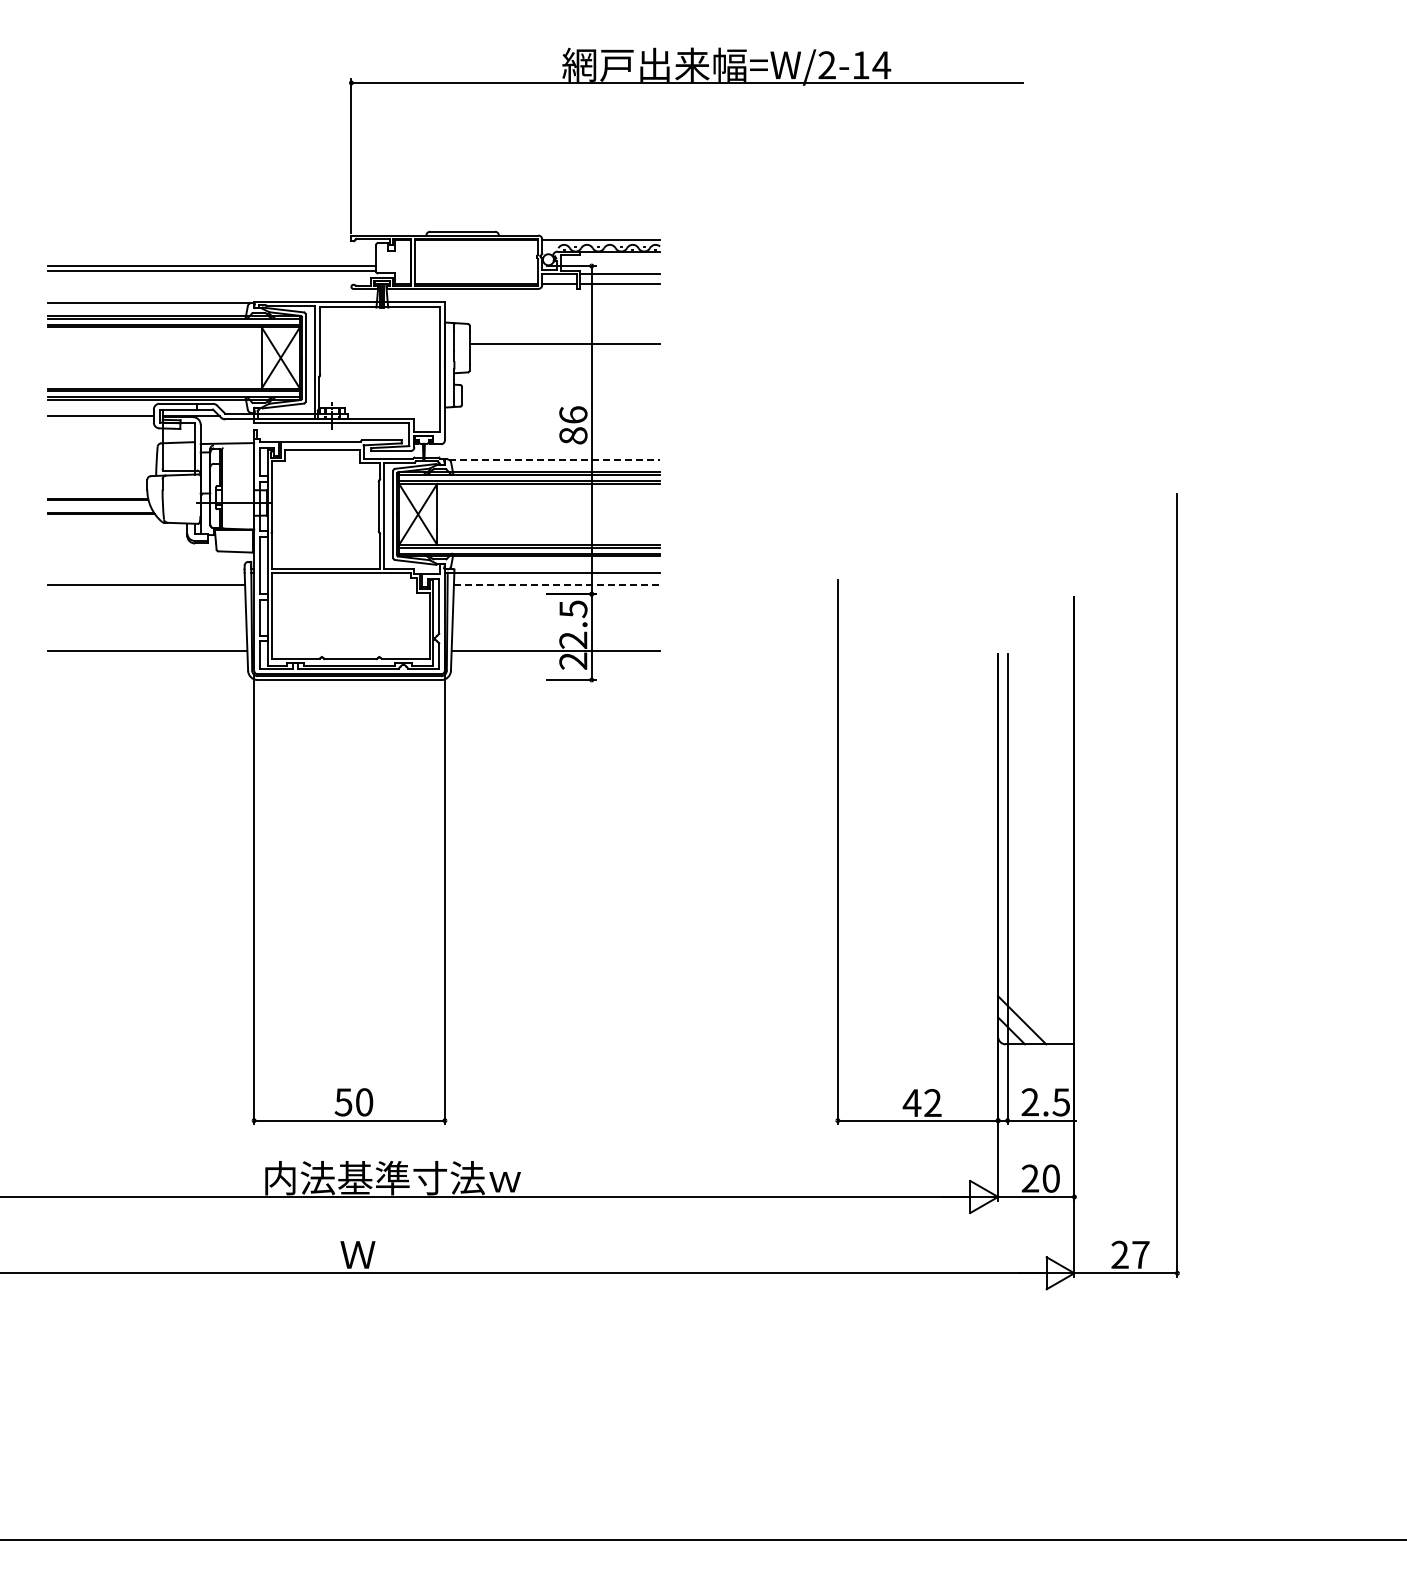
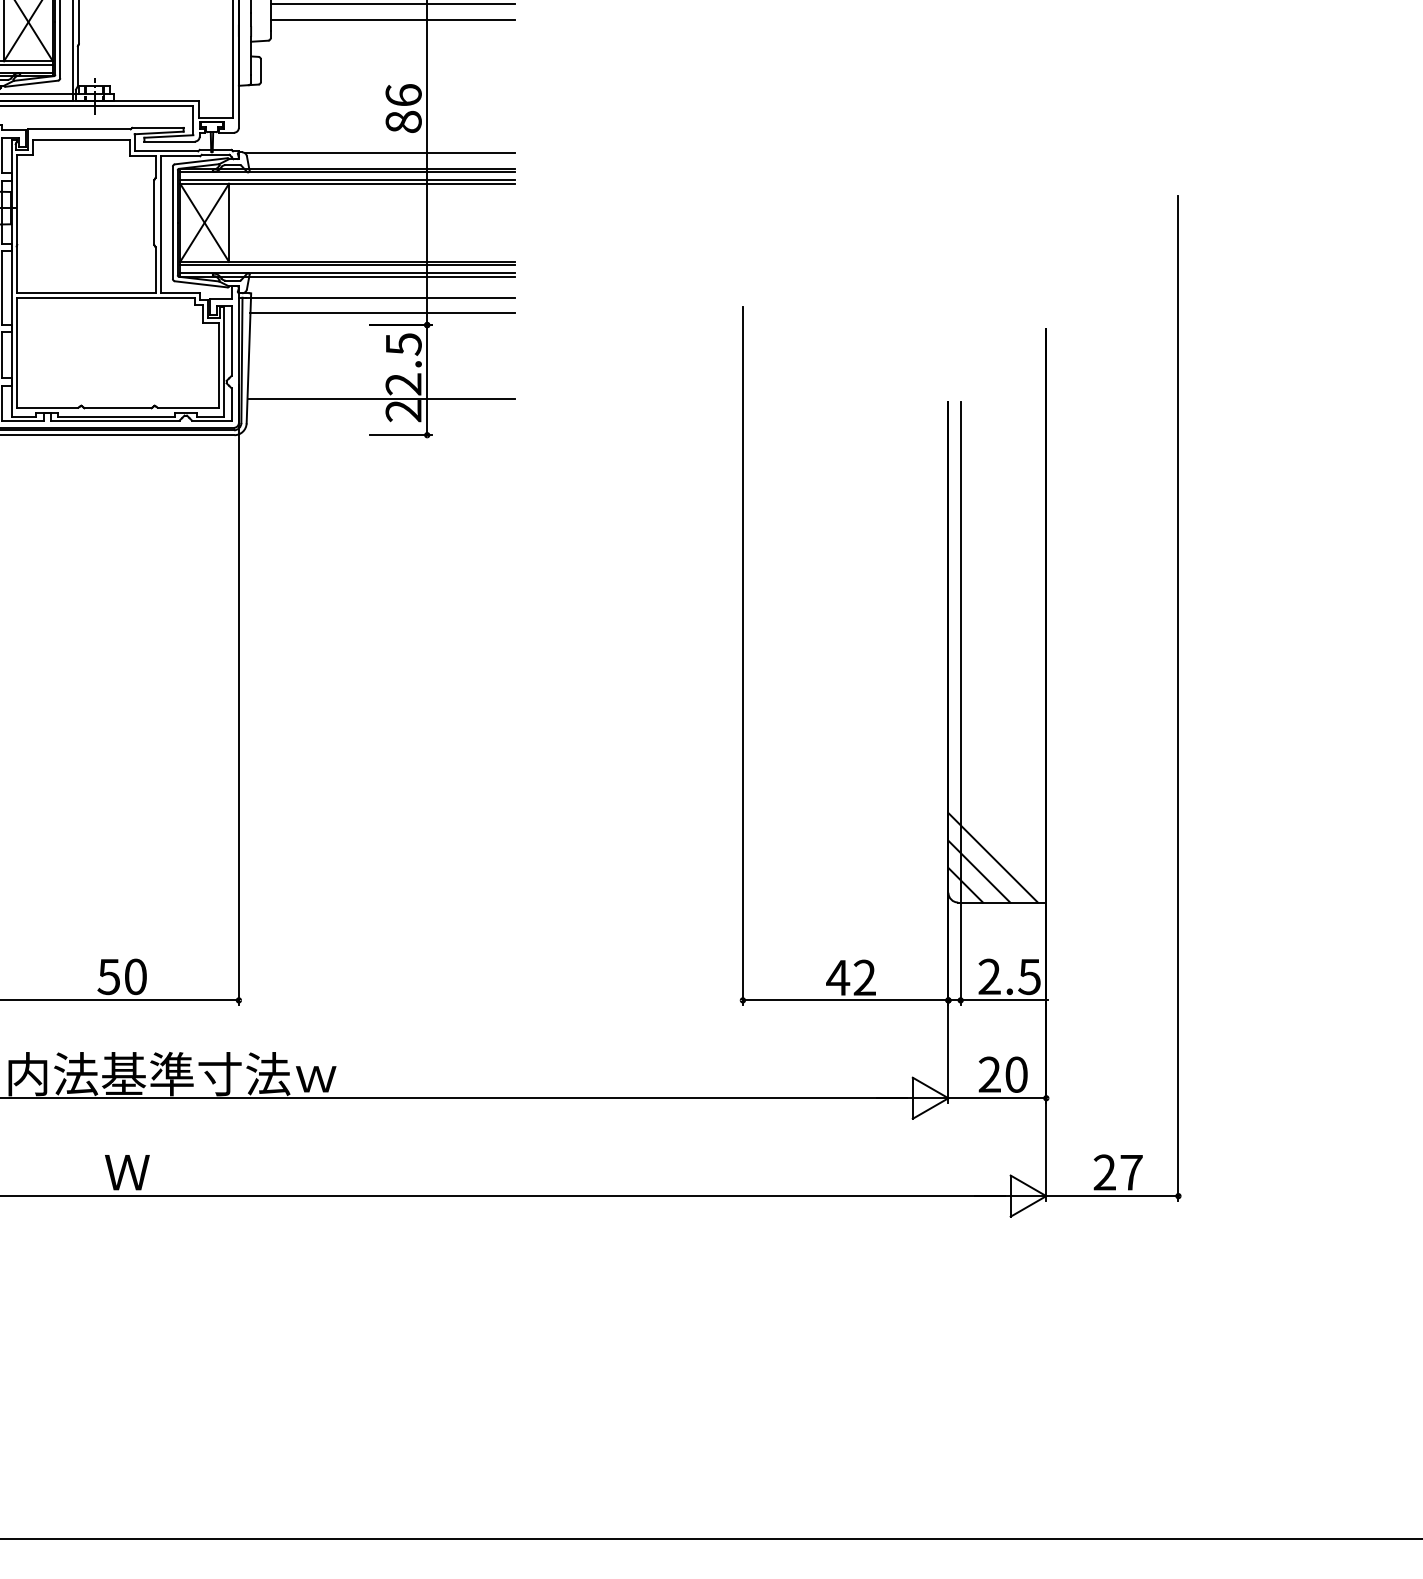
line: (564, 356) -> (392, 20), added
line: (555, 459) -> (380, 152), dashed -> solid
line: (557, 584) -> (383, 312), dashed -> solid
line: (1032, 1009) -> (992, 857), added

